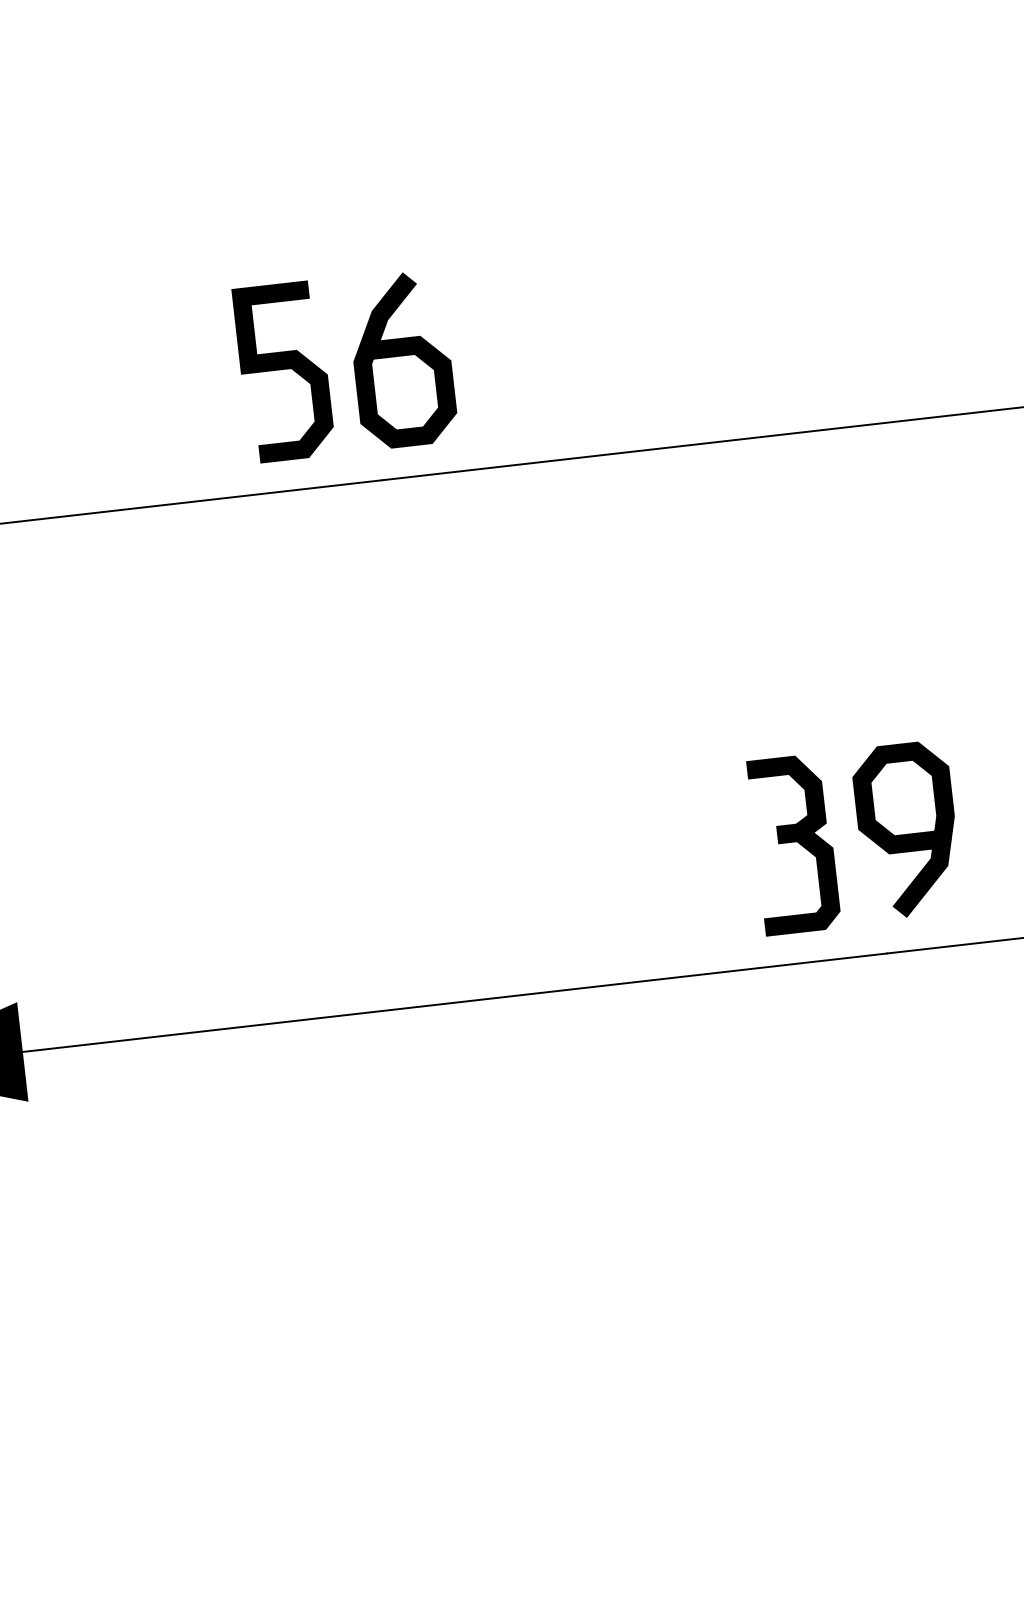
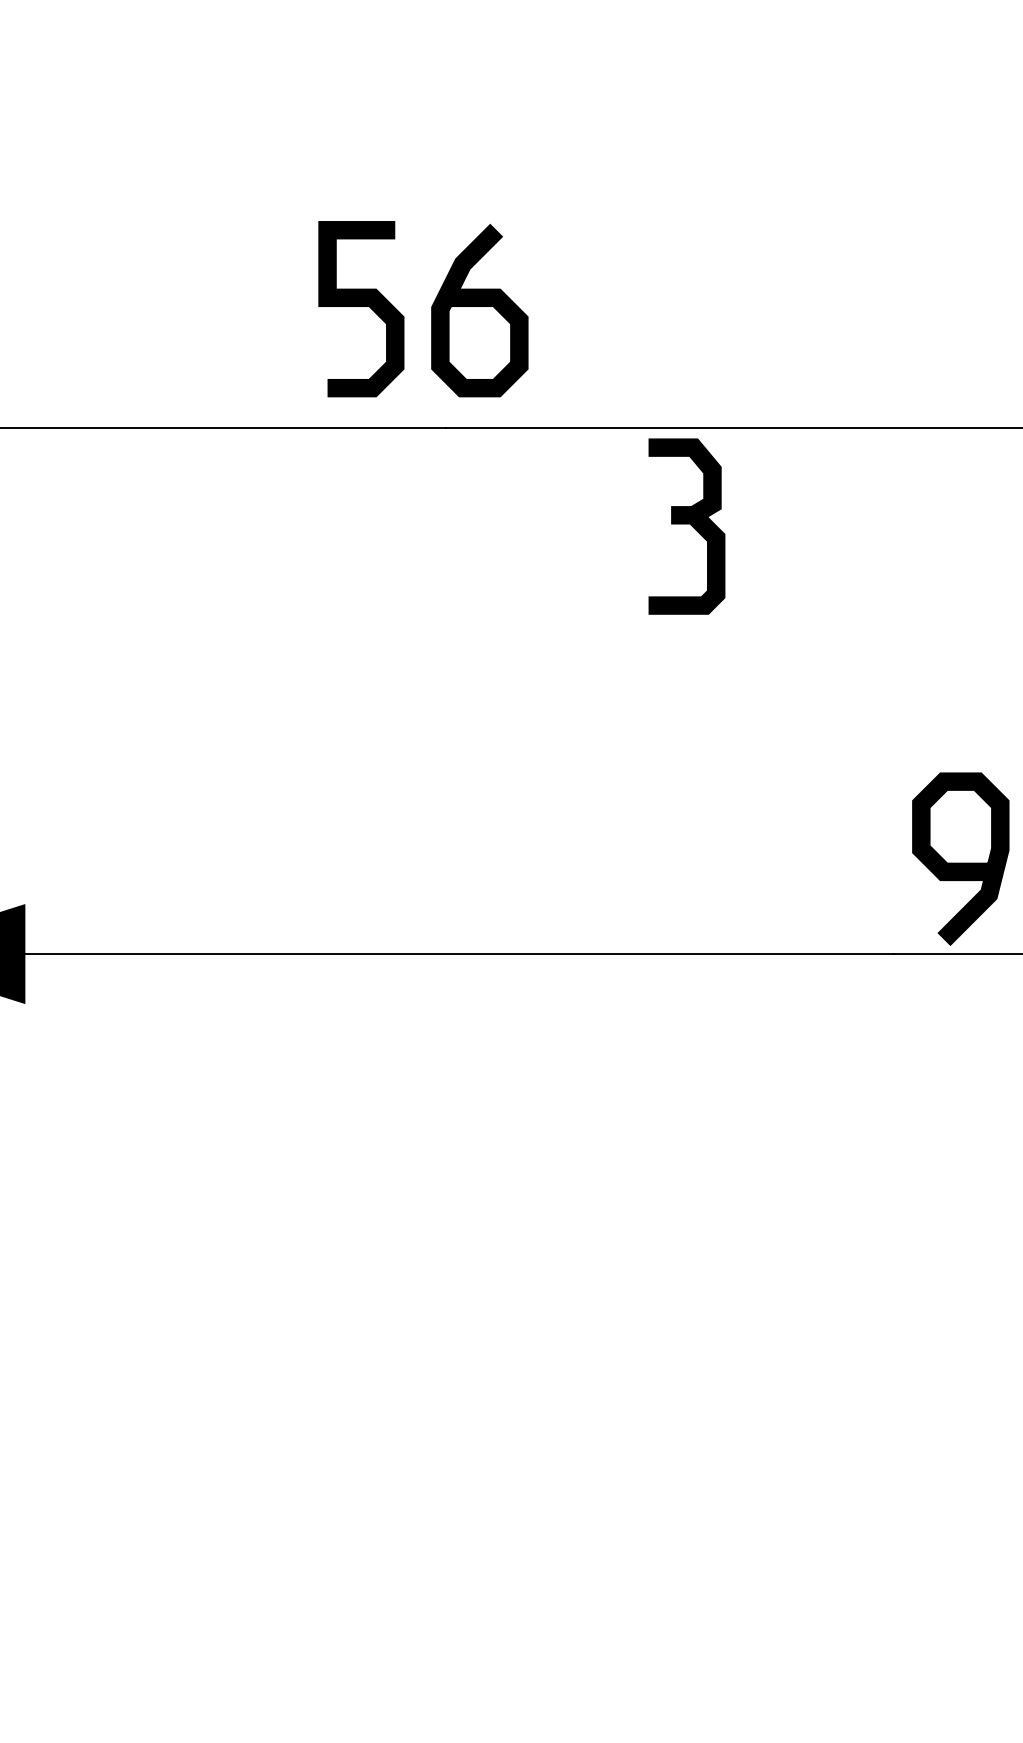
curve: (907, 833) -> (960, 862), moved
part: (793, 844) -> (686, 526), moved

